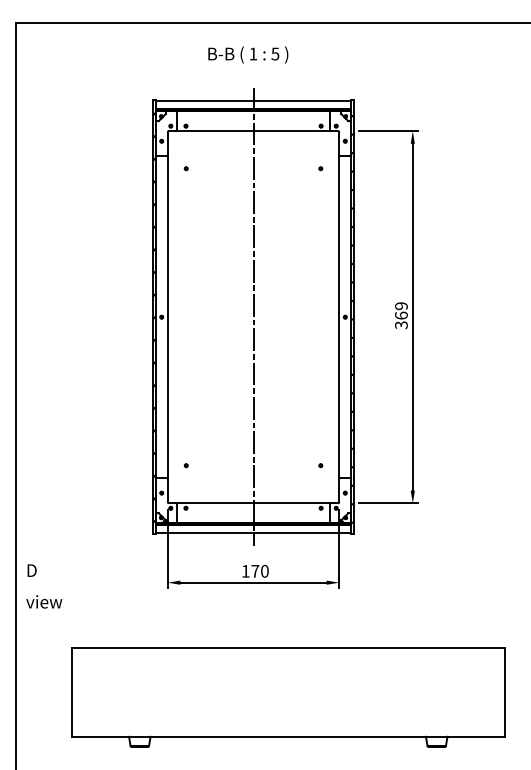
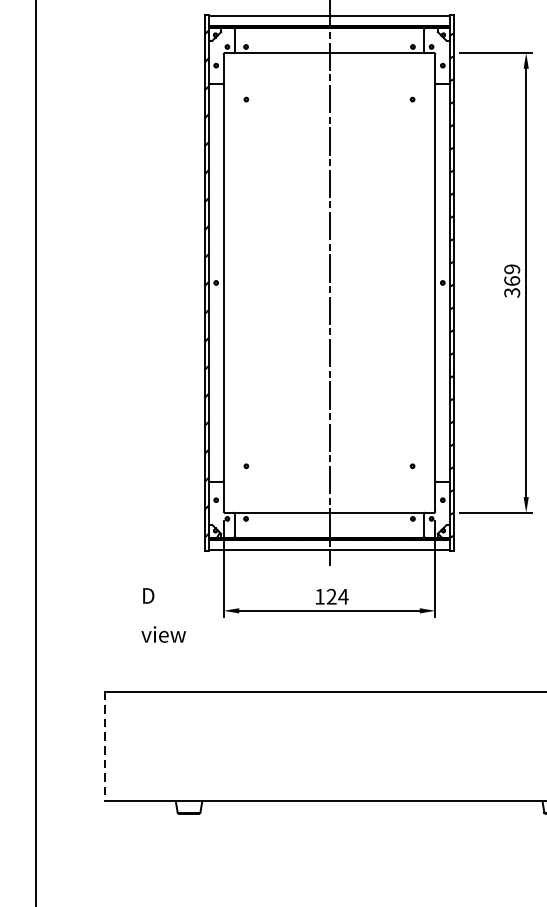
text: (260, 570) -> (338, 595), 170 -> 124
text: (44, 586) -> (163, 615), moved
line: (71, 692) -> (104, 746), solid -> dashed

